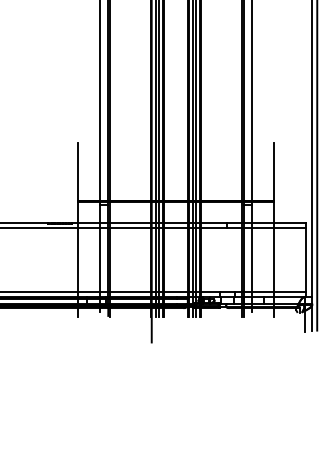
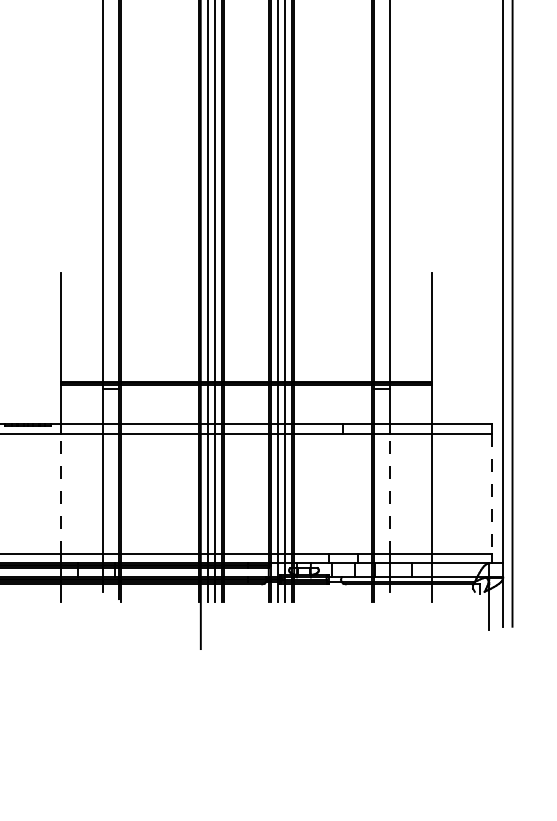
line: (77, 260) -> (60, 494), solid -> dashed
line: (252, 260) -> (390, 494), solid -> dashed
line: (306, 260) -> (492, 494), solid -> dashed

